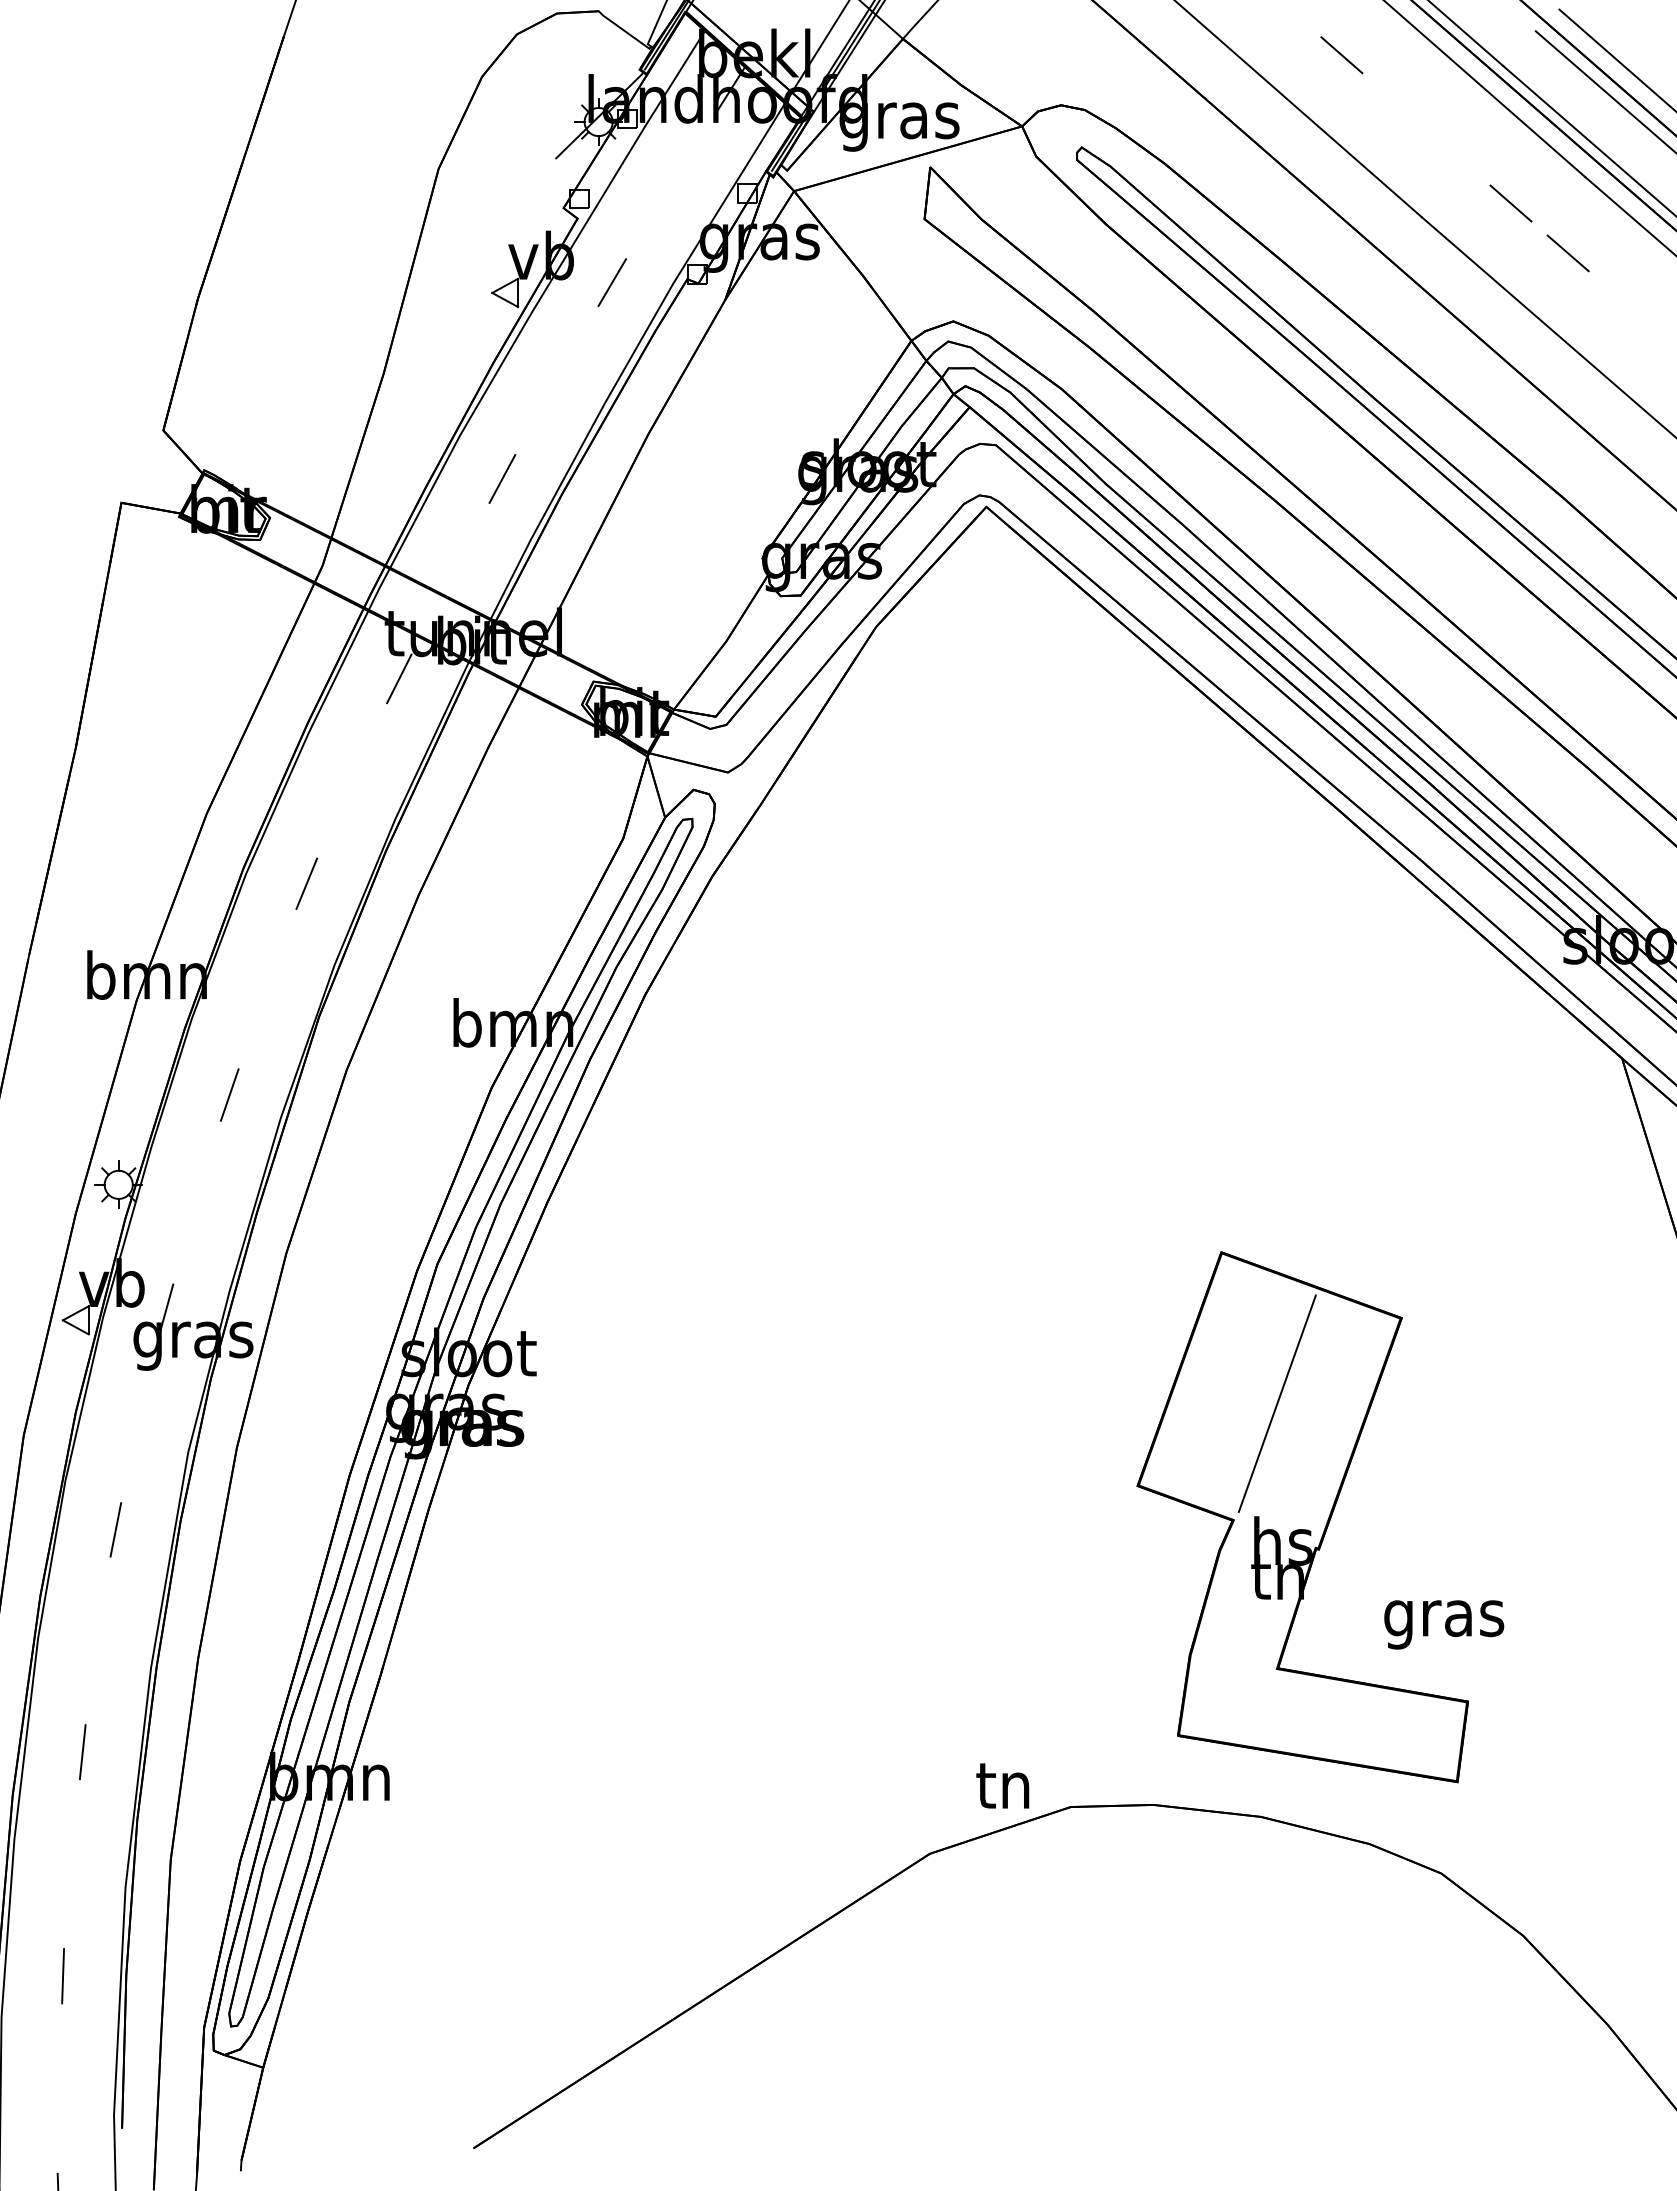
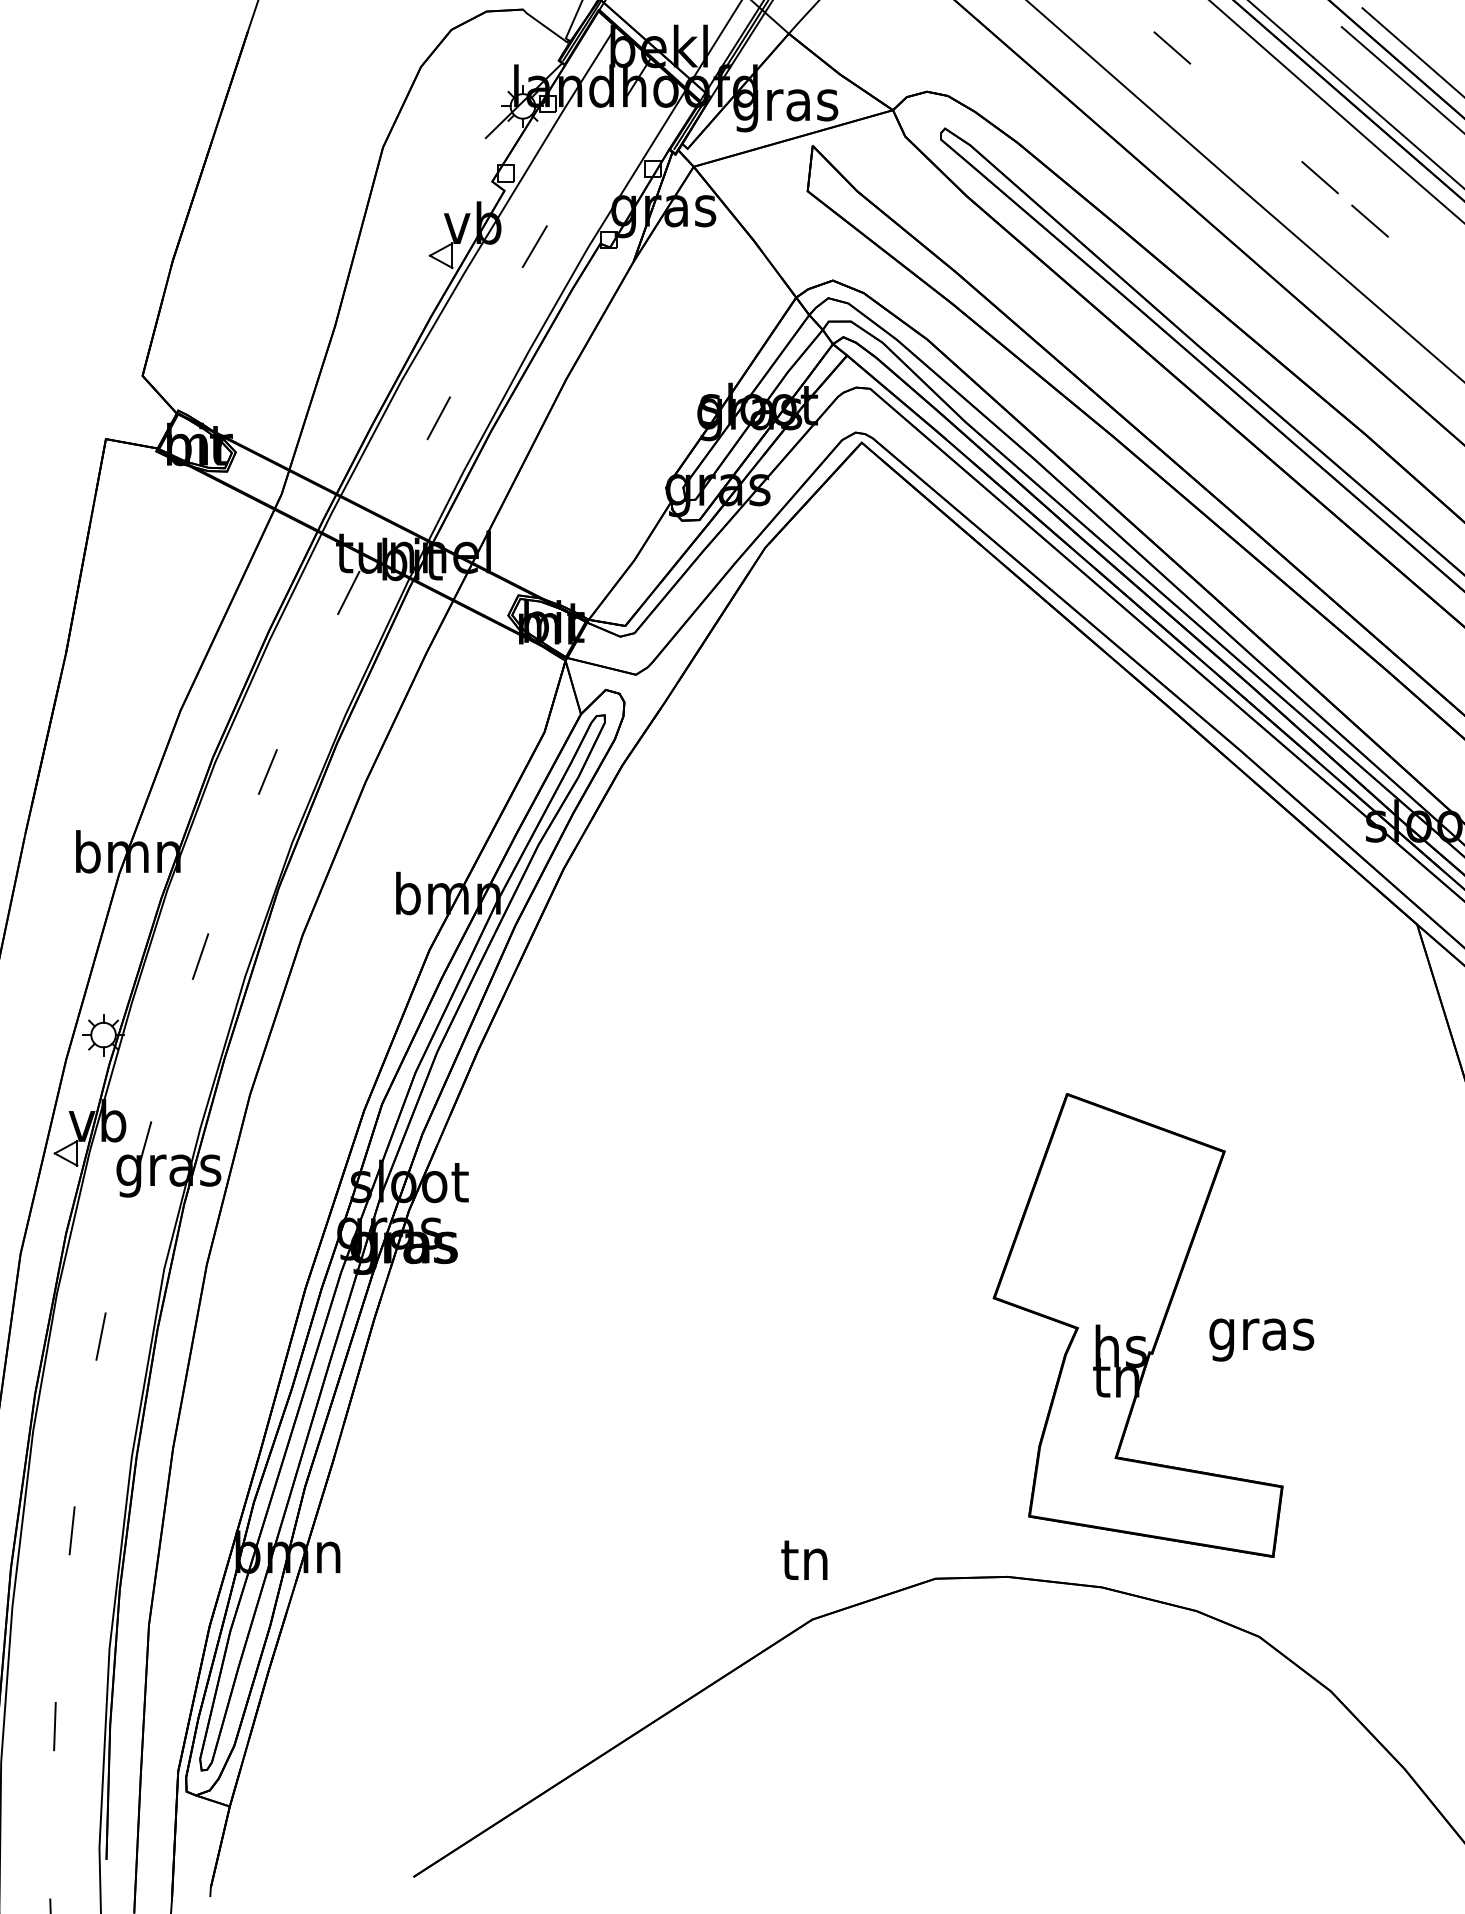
line: (1276, 1403) -> (1115, 1226), removed
text: (1444, 1624) -> (1262, 1339), moved
text: (1002, 1785) -> (804, 1559), moved

